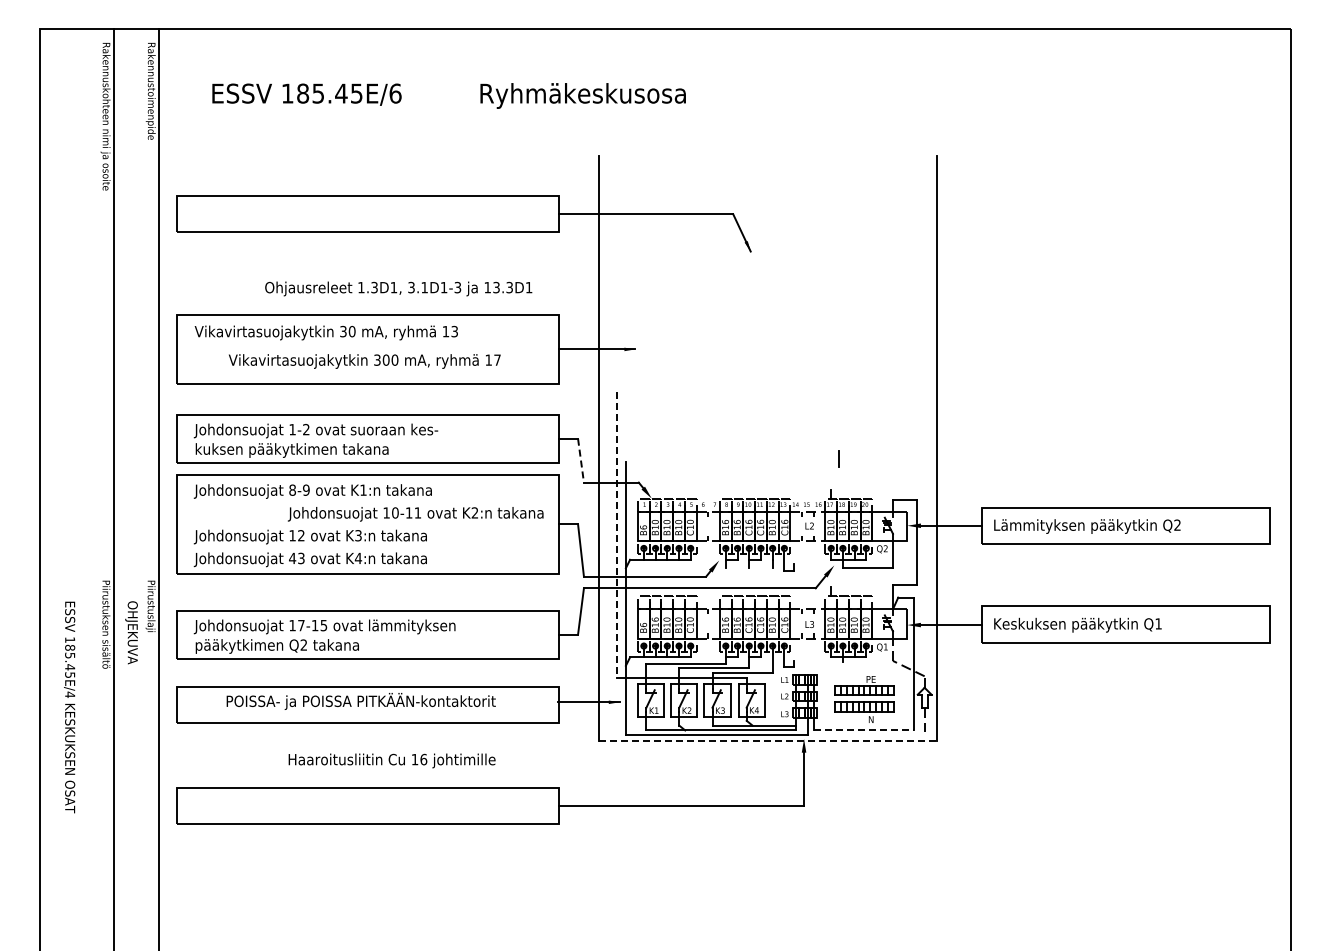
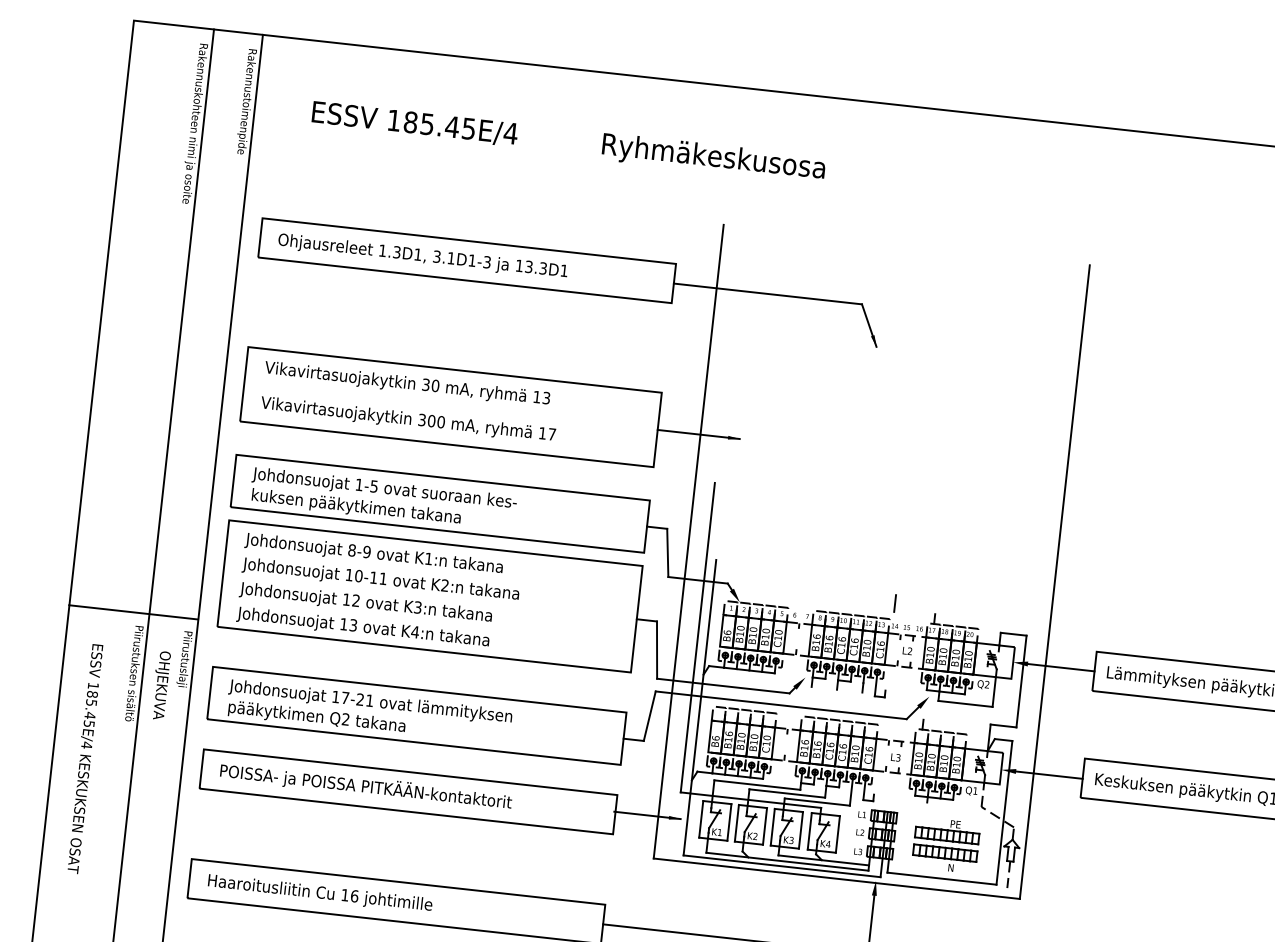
text: (395, 93) -> (510, 133), 185.45E/6 -> 185.45E/4
text: (398, 288) -> (422, 256), moved
text: (364, 361) -> (408, 419), moved
text: (306, 429) -> (374, 486), 1-2 -> 1-5
line: (838, 458) -> (895, 603), moved
line: (581, 461) -> (668, 553), dashed -> solid
text: (415, 514) -> (380, 580), moved
line: (616, 535) -> (697, 638), dashed -> solid
text: (292, 557) -> (343, 623), 43 -> 13
line: (99, 568) -> (133, 612), added
text: (319, 625) -> (365, 700), 17-15 -> 17-21
text: (360, 701) -> (365, 786), moved
line: (864, 730) -> (942, 878), dashed -> solid
line: (768, 741) -> (837, 879), dashed -> solid
text: (391, 760) -> (319, 893), moved

